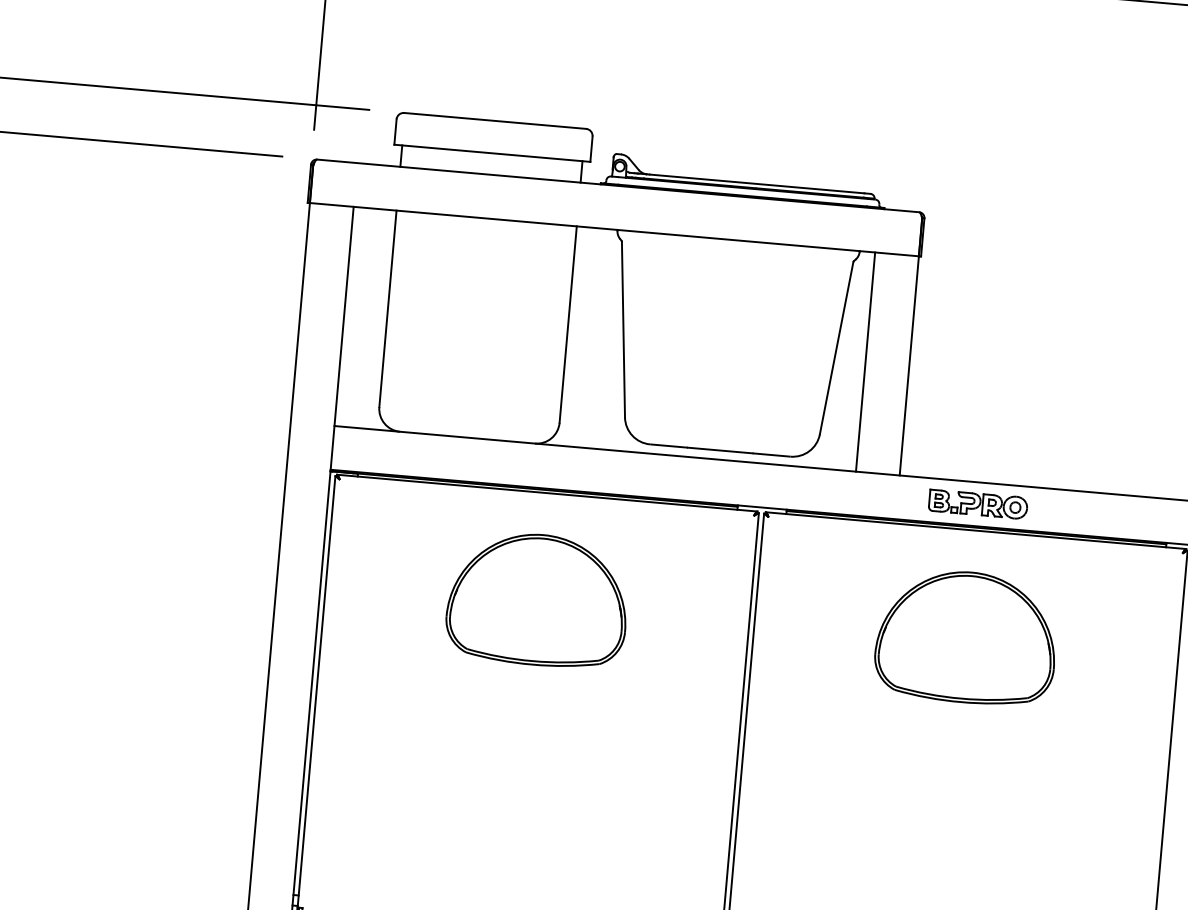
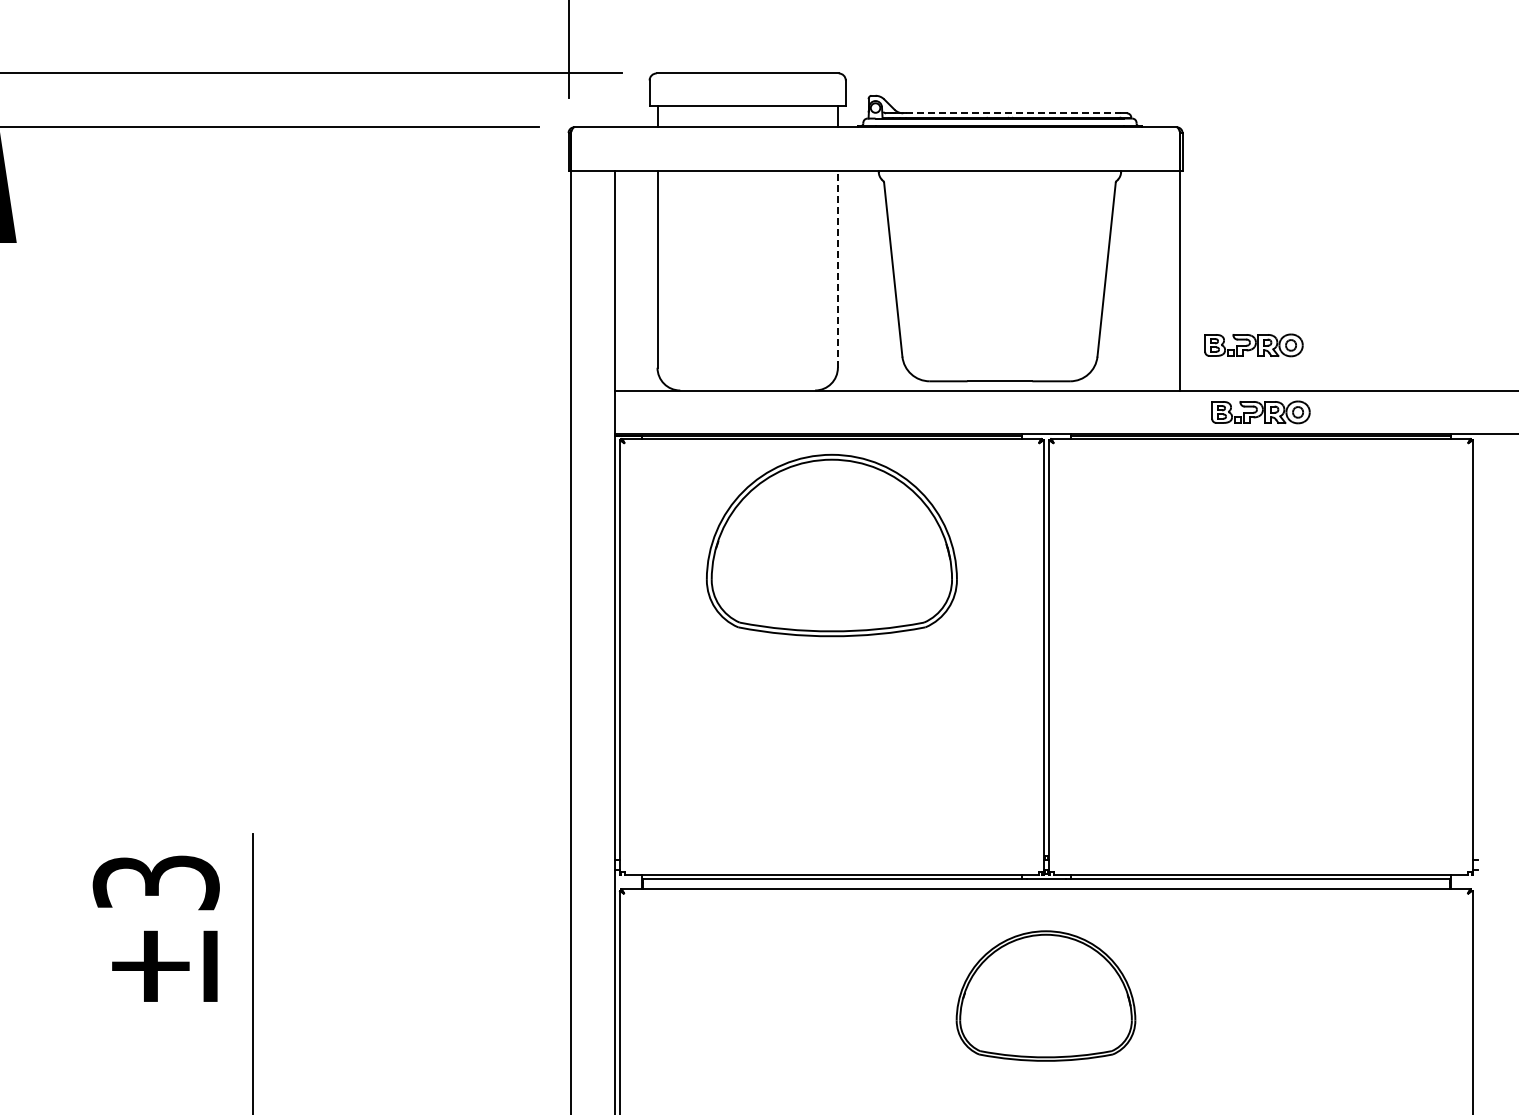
line: (757, 184) -> (1013, 113), solid -> dashed
line: (567, 323) -> (837, 268), solid -> dashed
line: (865, 361) -> (1136, 280), removed
part: (976, 436) -> (1253, 345), added
part: (537, 599) -> (831, 545), size x1.4
part: (966, 637) -> (1260, 545), removed

